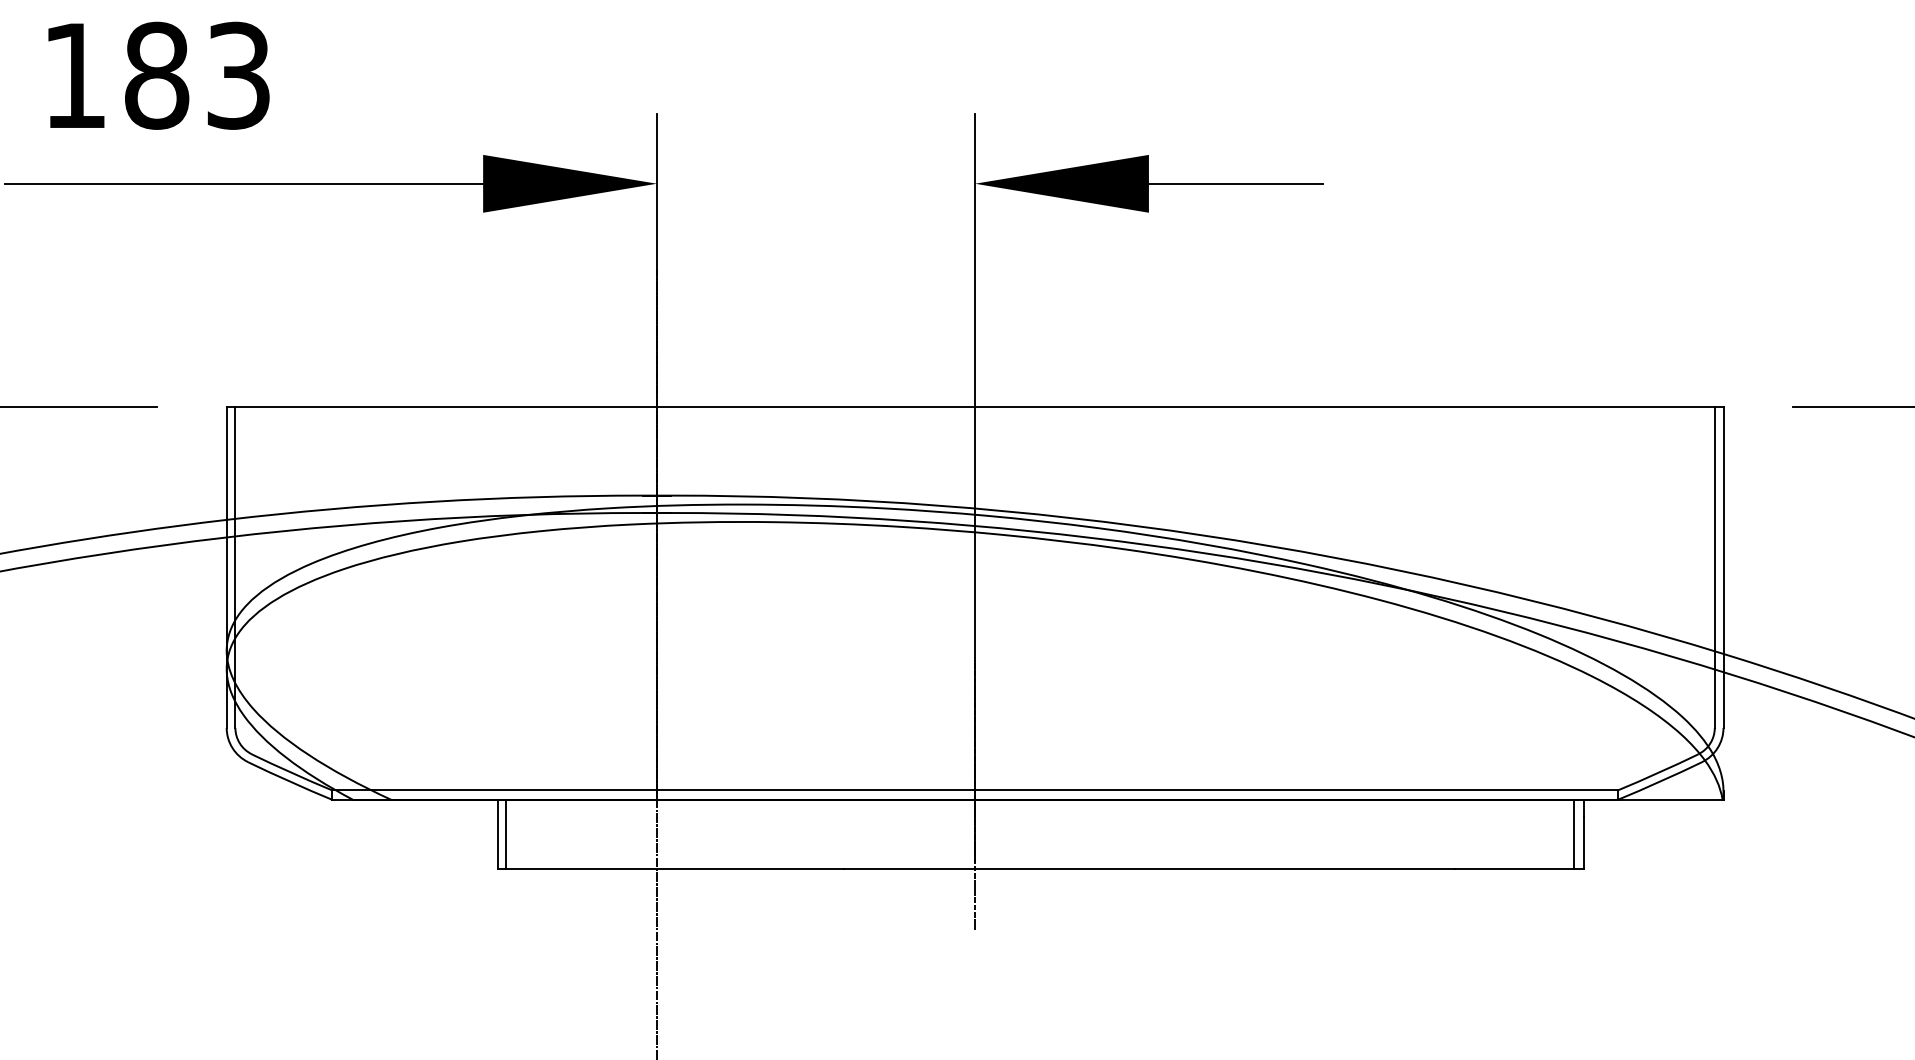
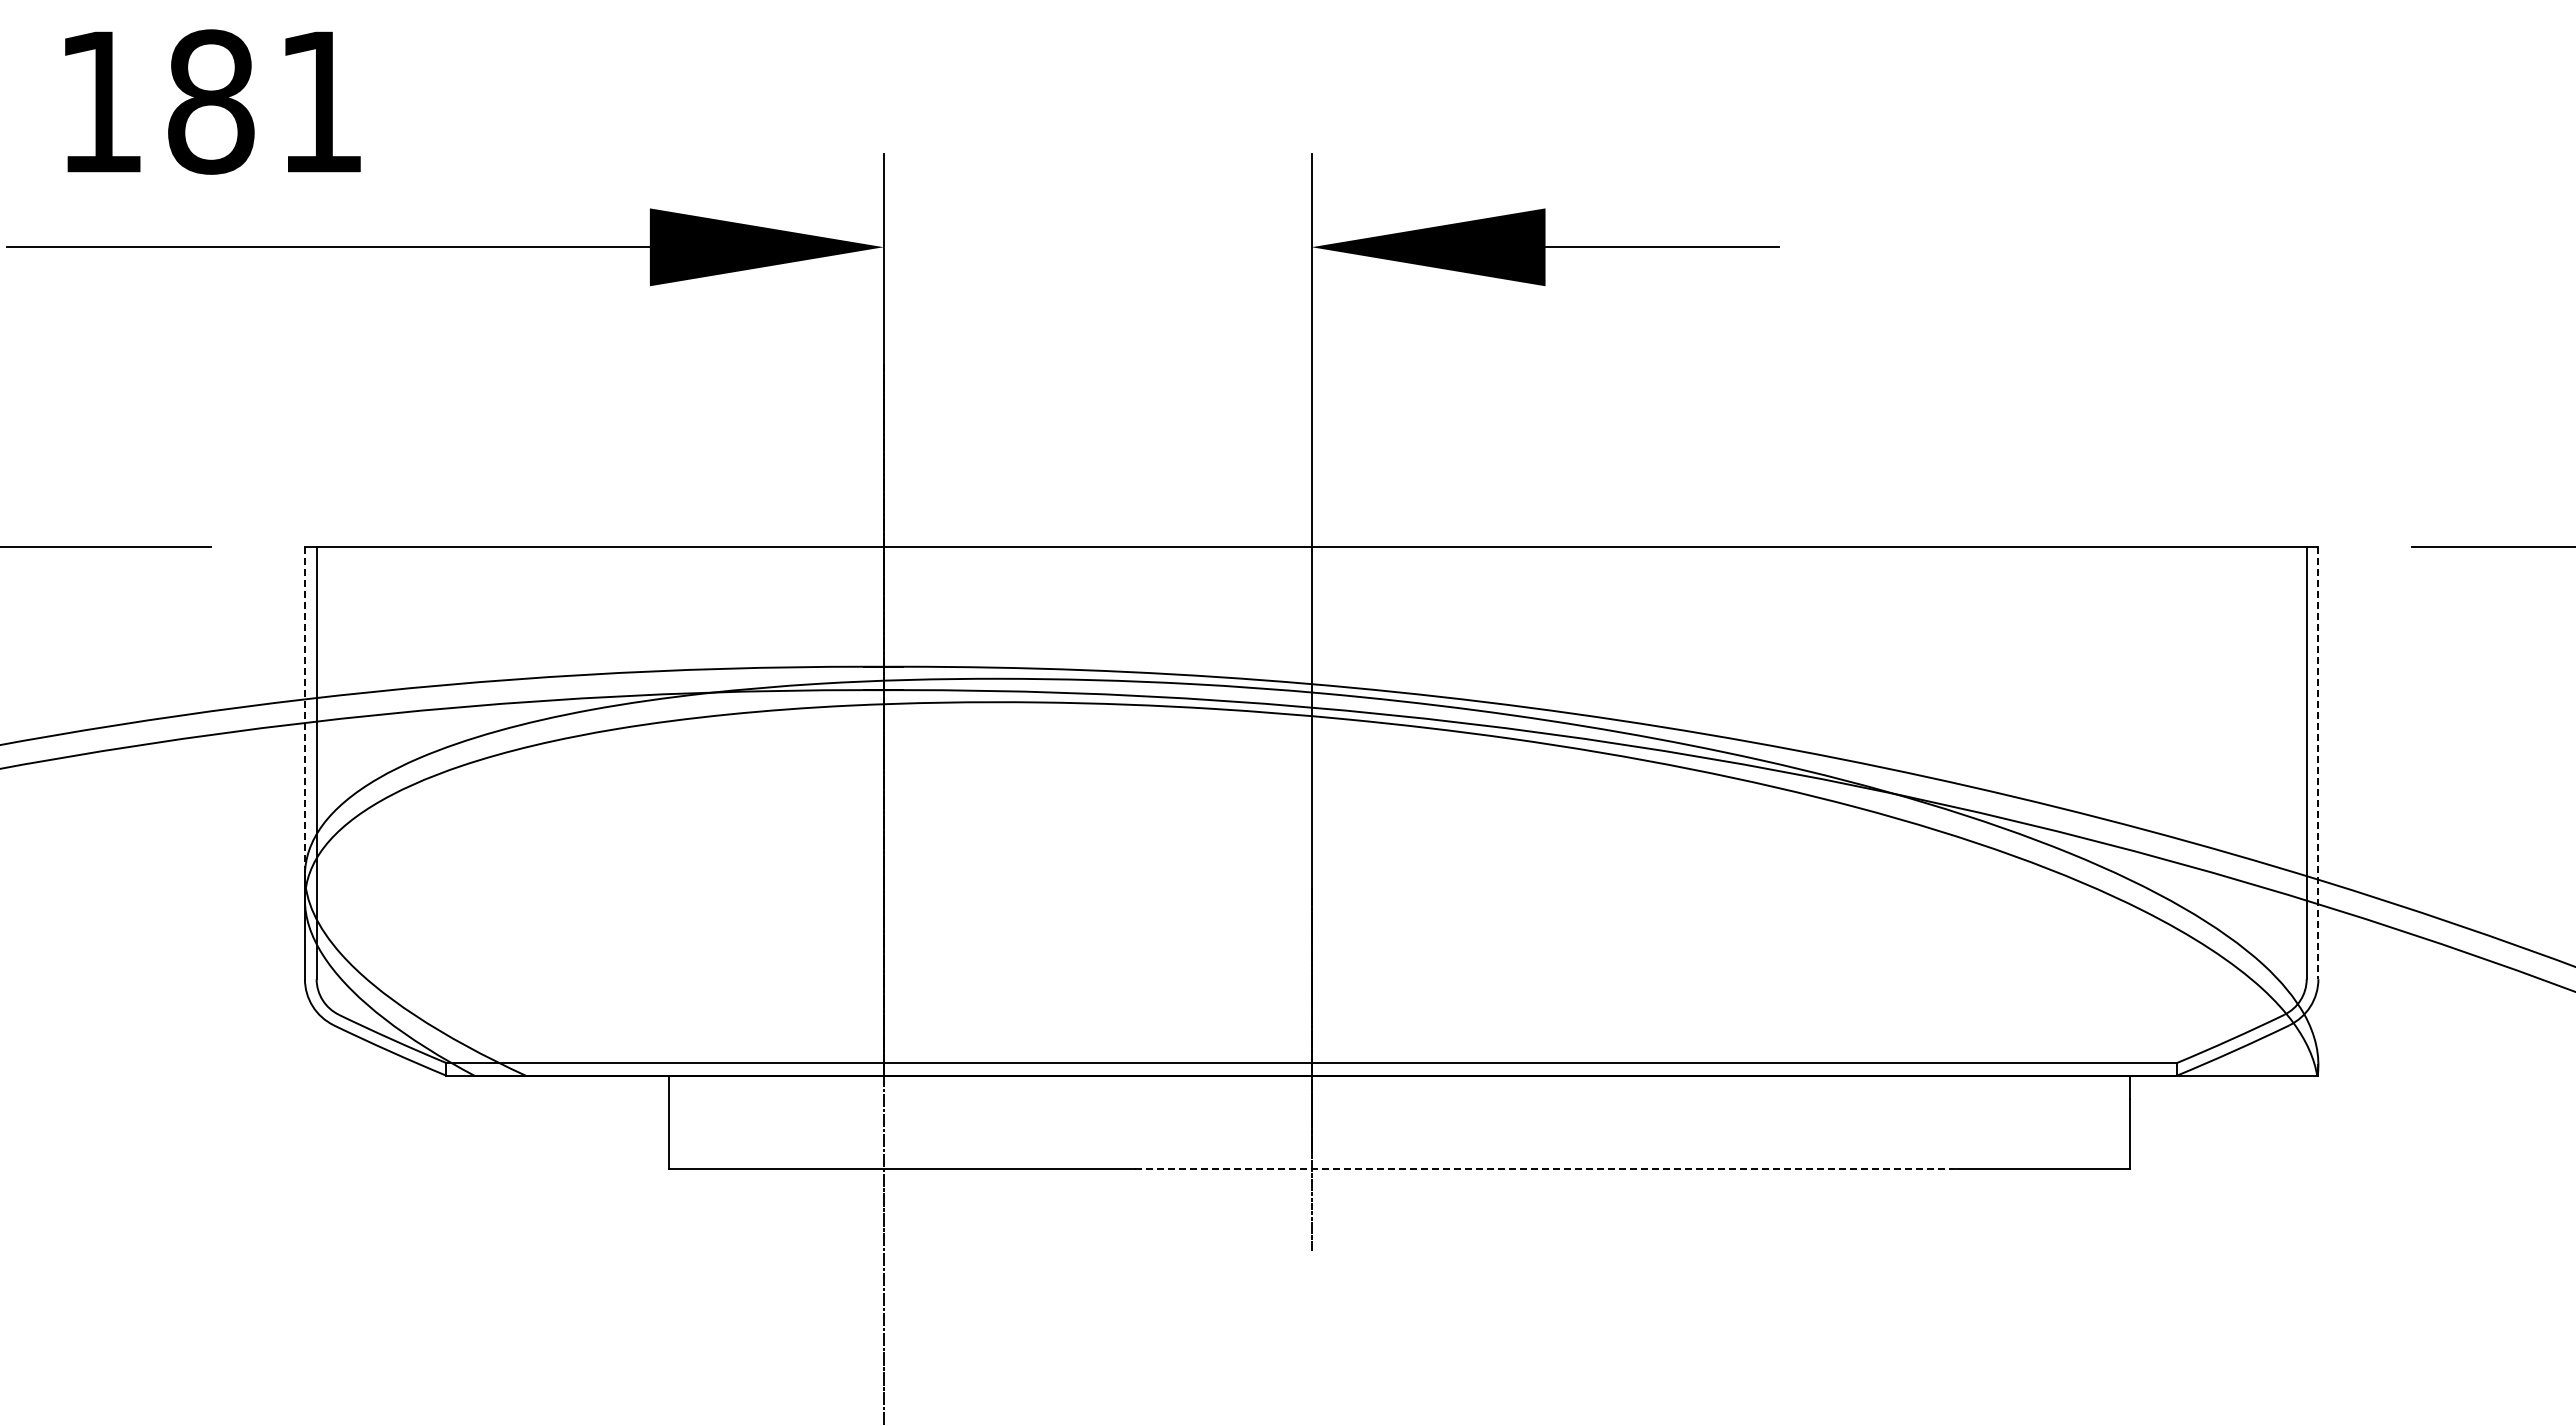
text: (238, 75) -> (320, 101), 183 -> 181
line: (226, 528) -> (304, 711), solid -> dashed
line: (1723, 567) -> (2318, 763), solid -> dashed
line: (505, 834) -> (680, 1122), removed
line: (1574, 834) -> (2117, 1122), removed
line: (1149, 869) -> (1546, 1169), solid -> dashed

